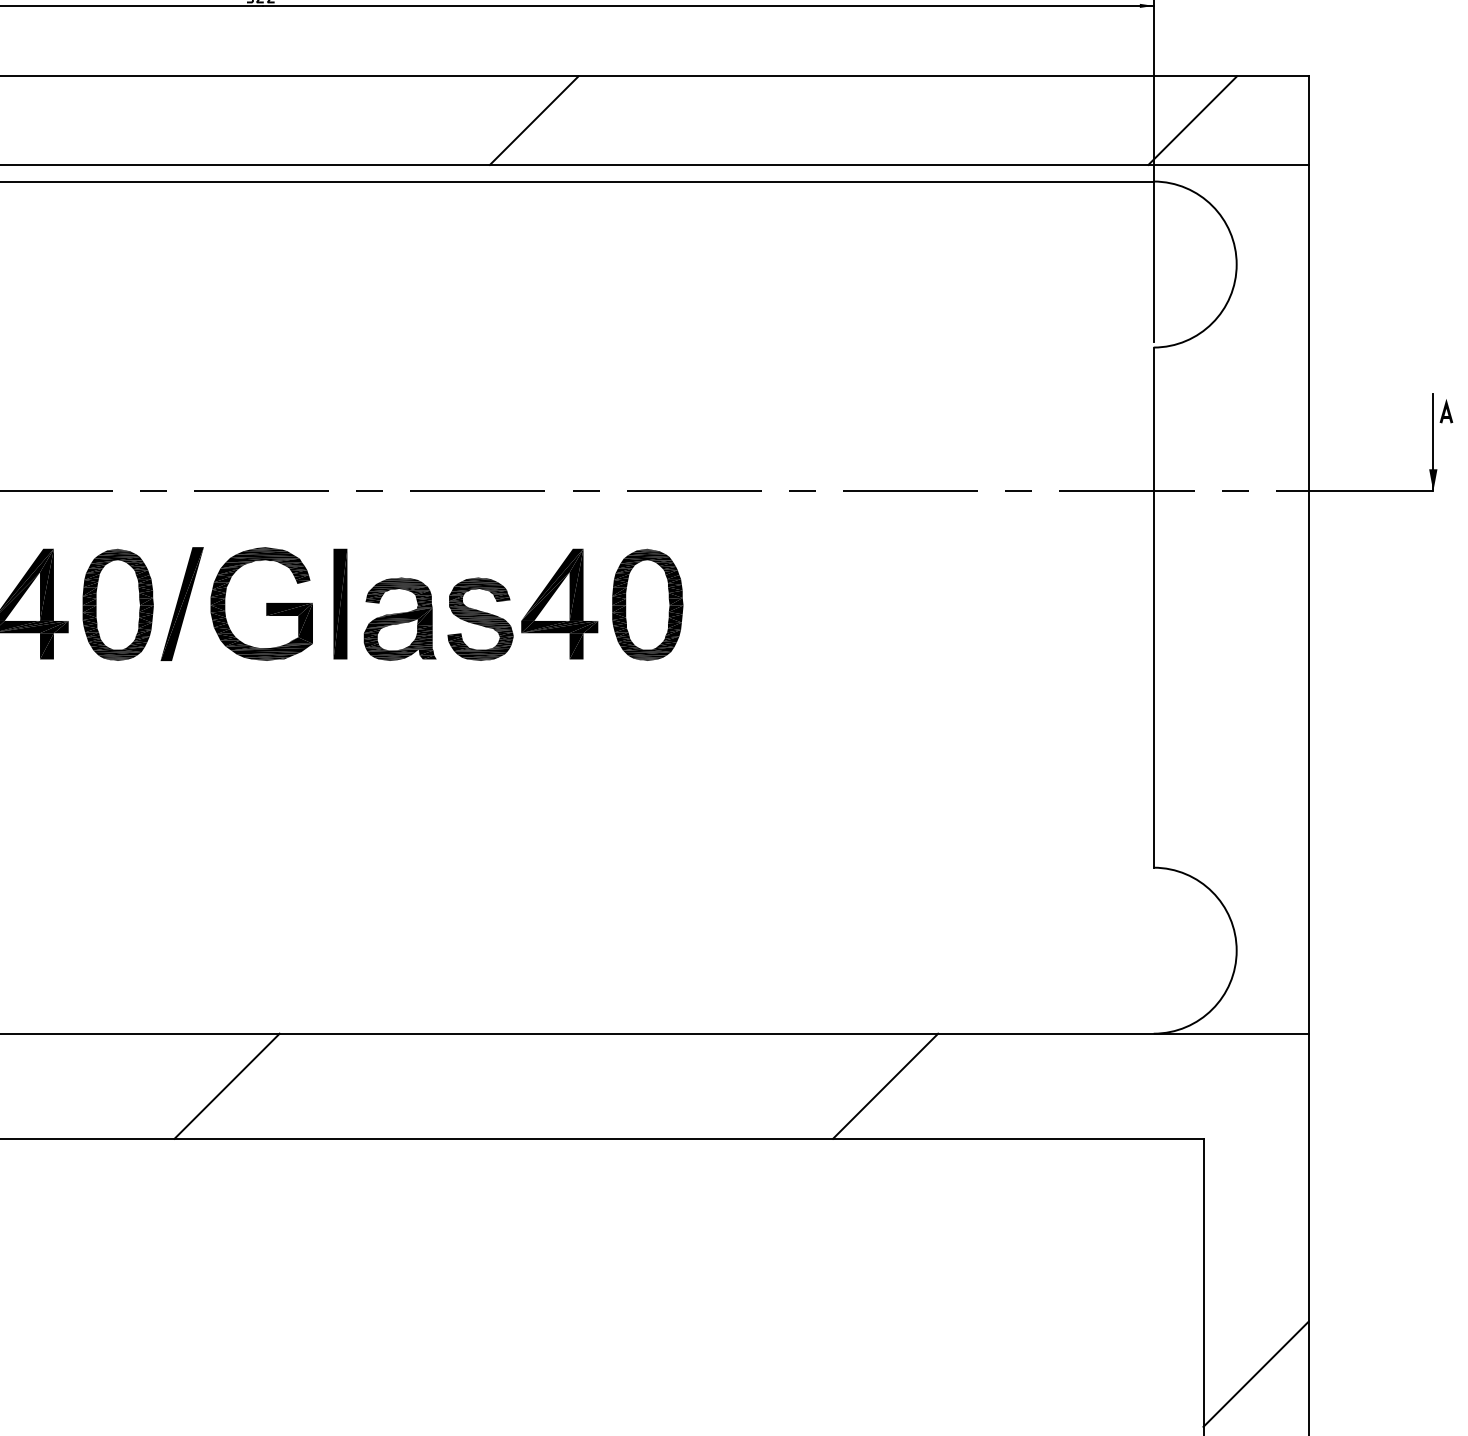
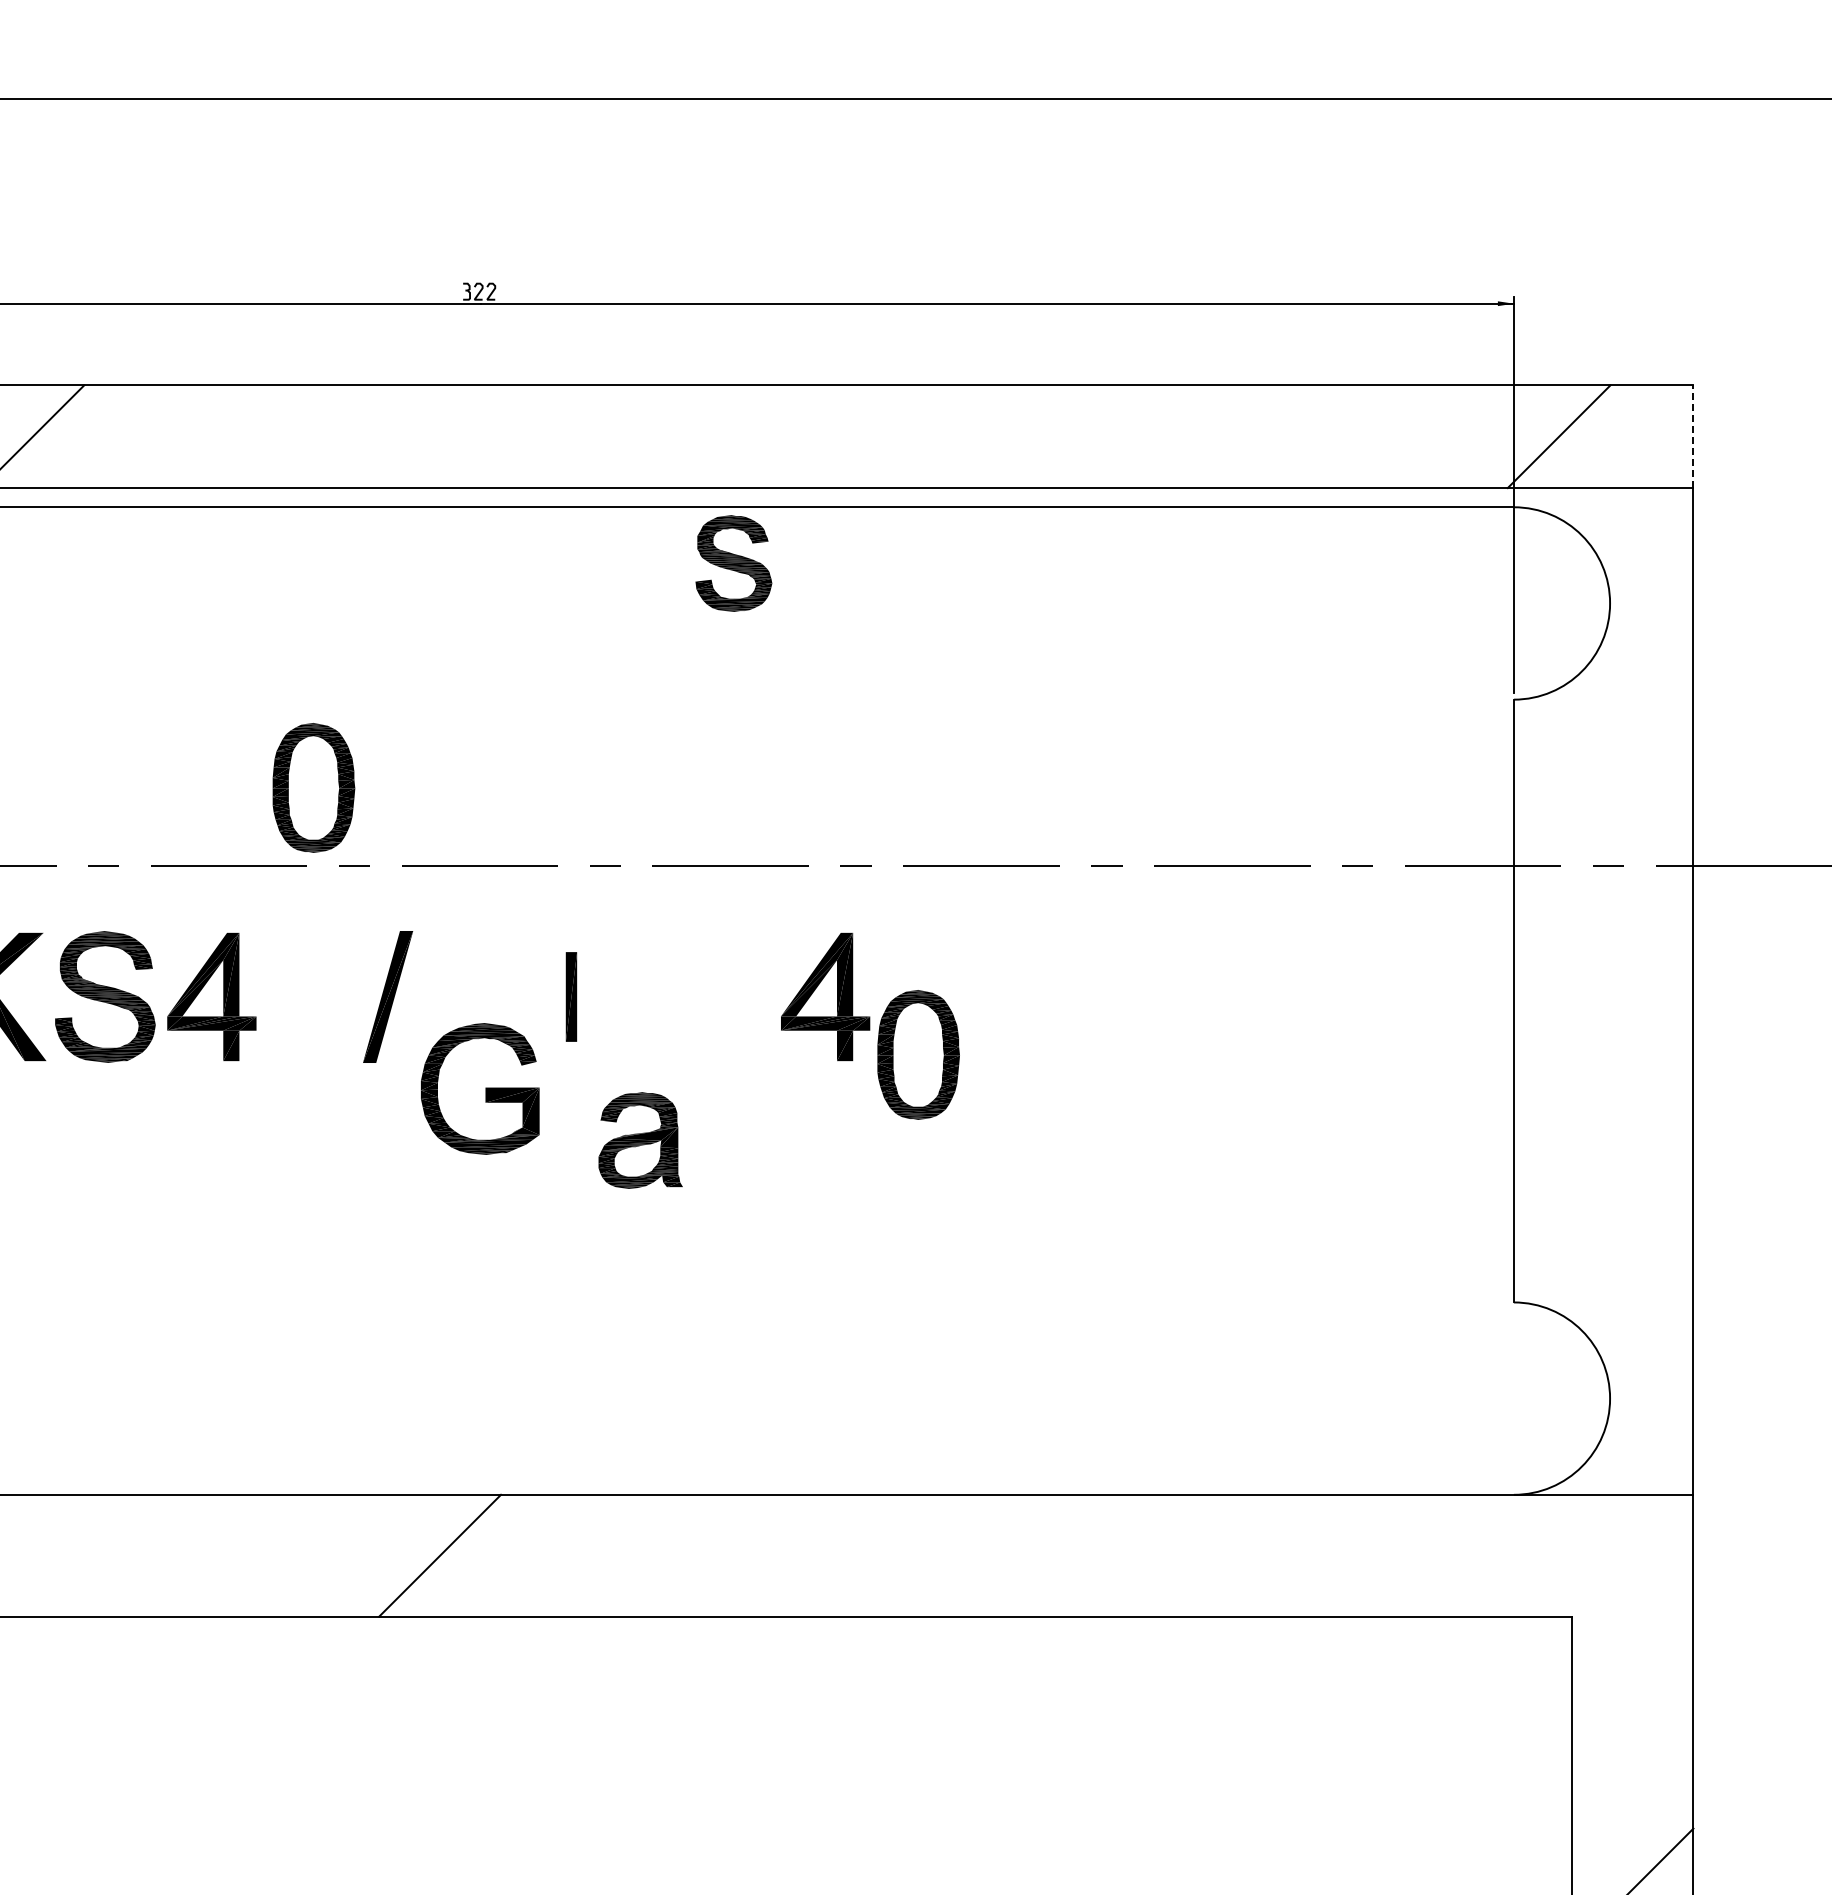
line: (533, 120) -> (795, 436), removed
line: (1308, 120) -> (1693, 436), solid -> dashed
part: (261, 603) -> (480, 1088), moved
part: (340, 603) -> (571, 996), size x0.7
part: (117, 604) -> (313, 787), moved
part: (647, 604) -> (918, 1054), moved
part: (400, 619) -> (640, 1140), moved
part: (480, 619) -> (733, 563), moved
line: (885, 1086) -> (1203, 1555), removed

